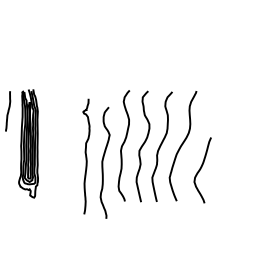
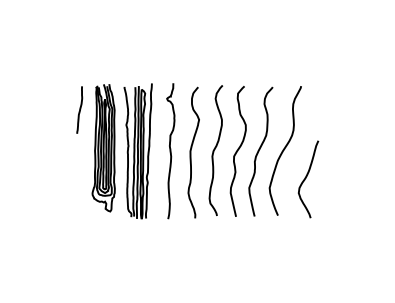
part: (57, 146) -> (137, 151), added
curve: (86, 156) -> (170, 151), moved
curve: (103, 162) -> (191, 152), moved

